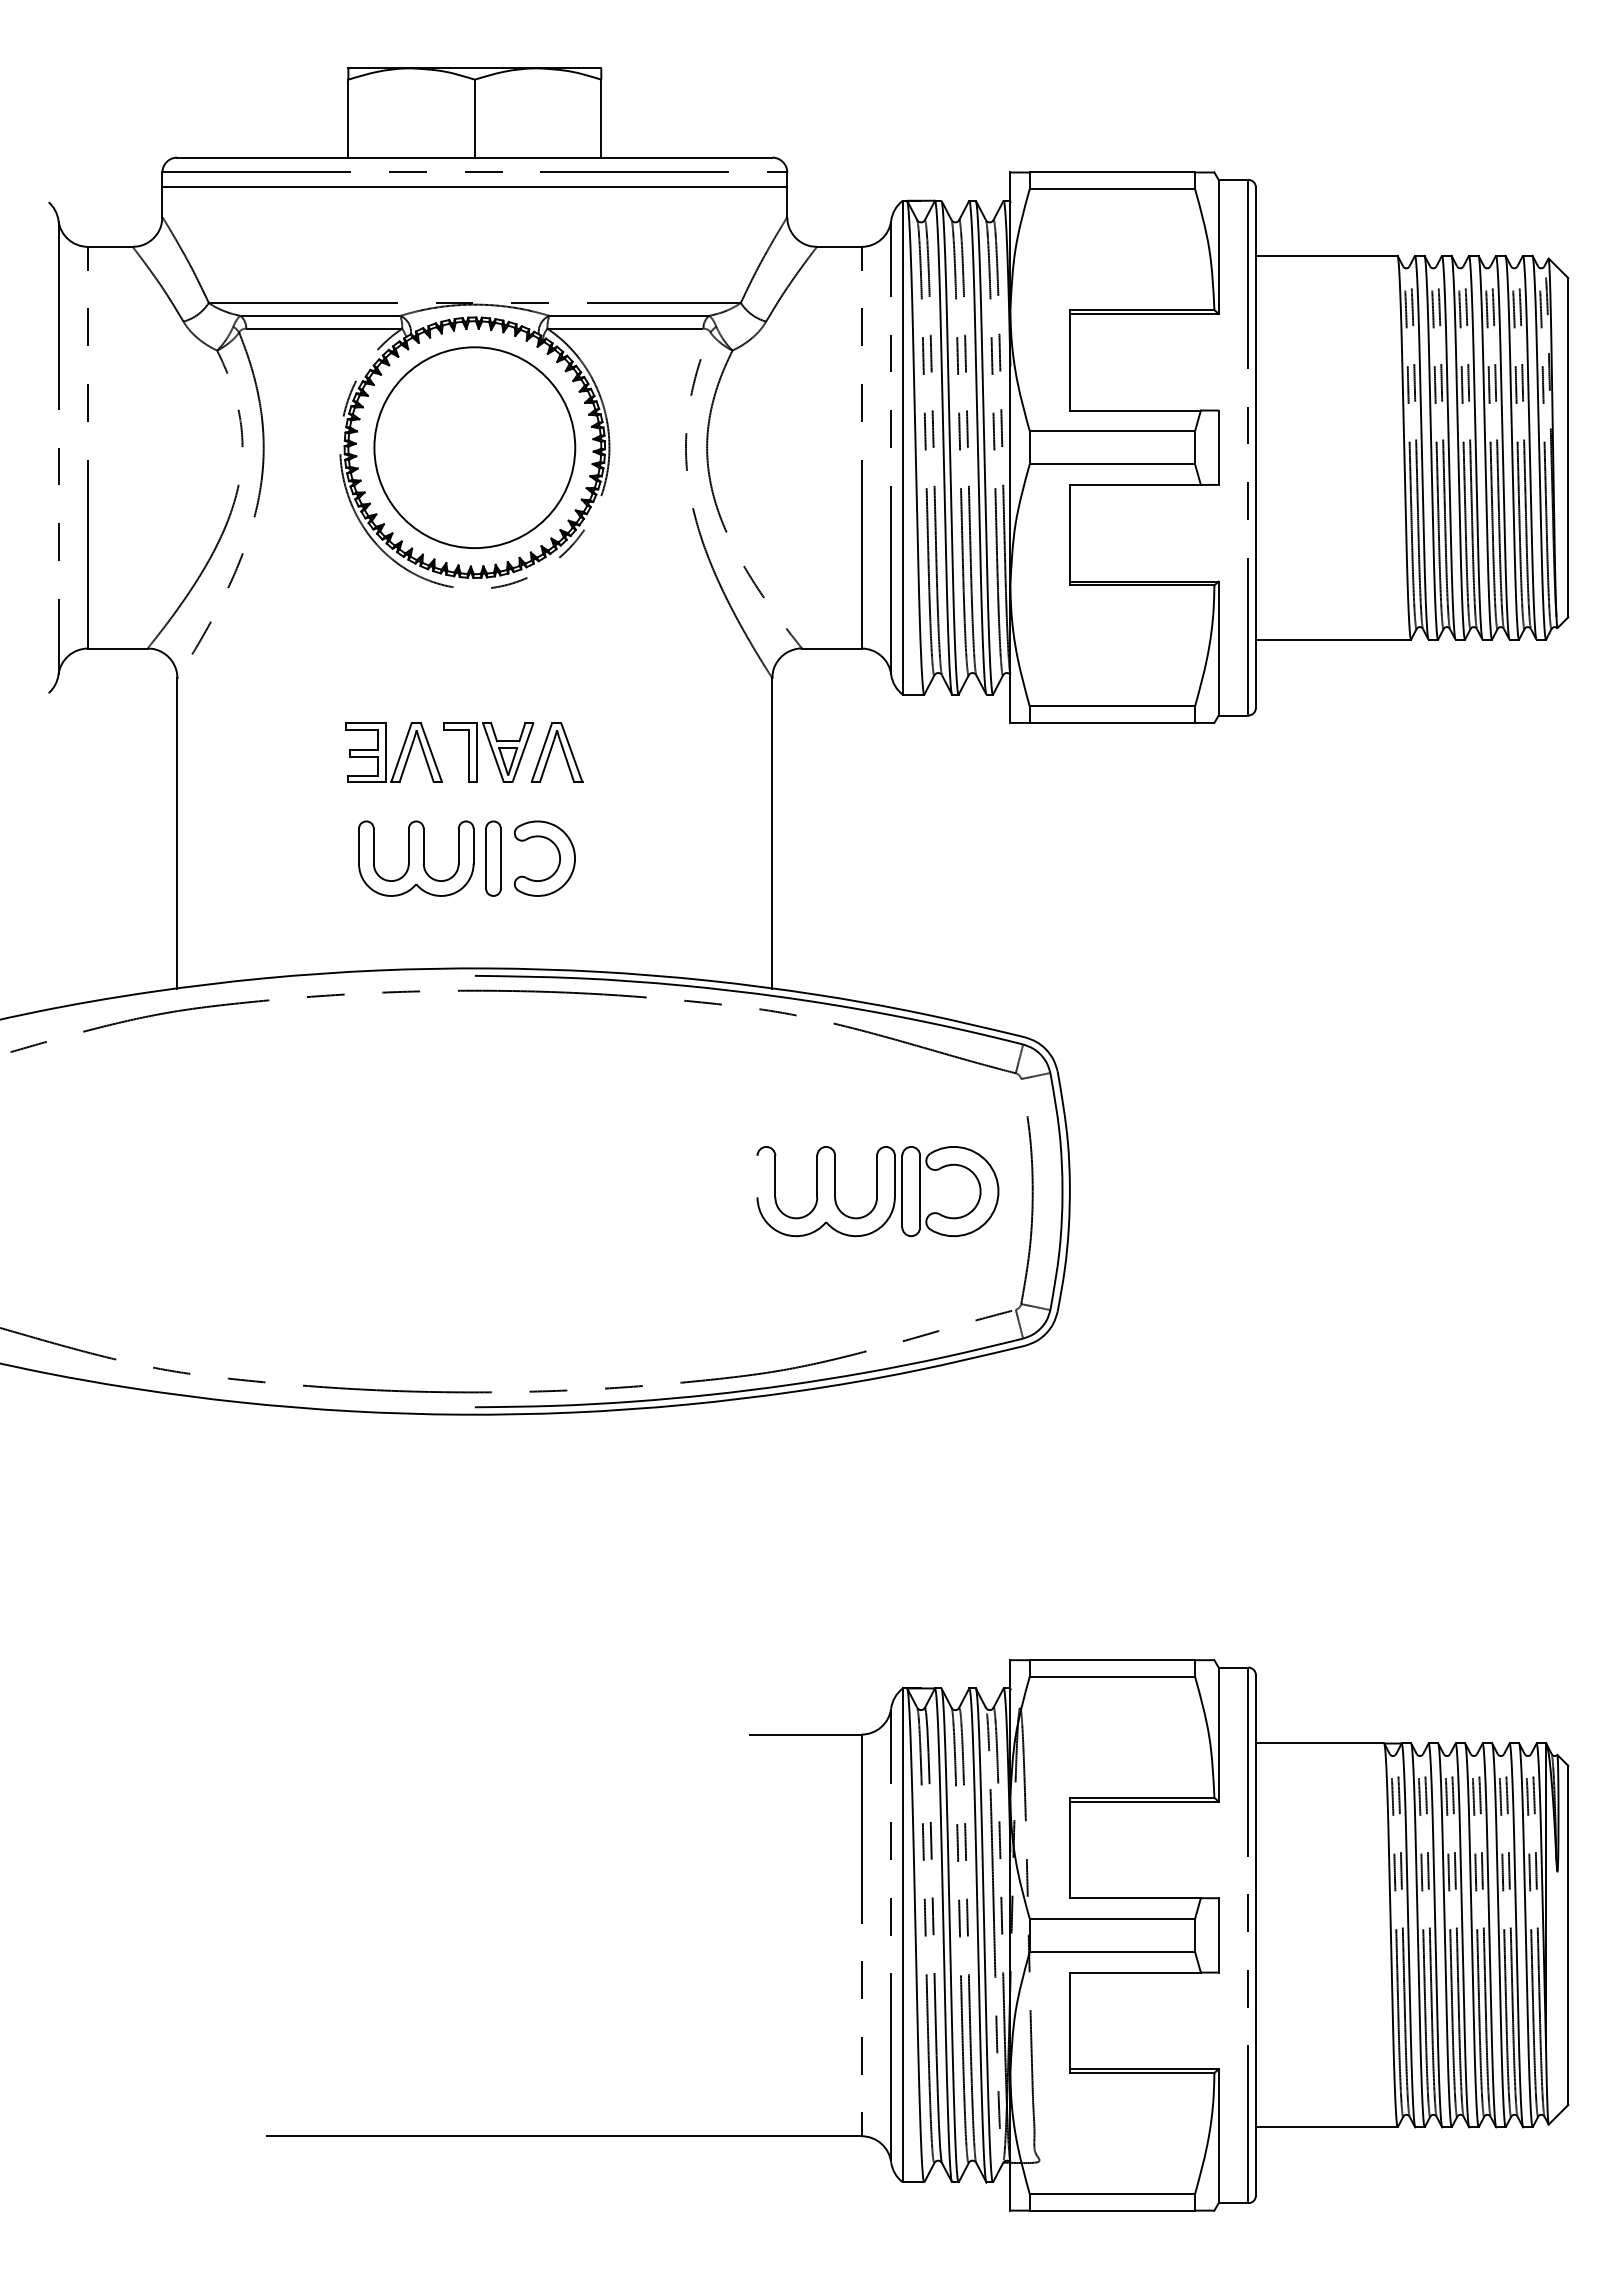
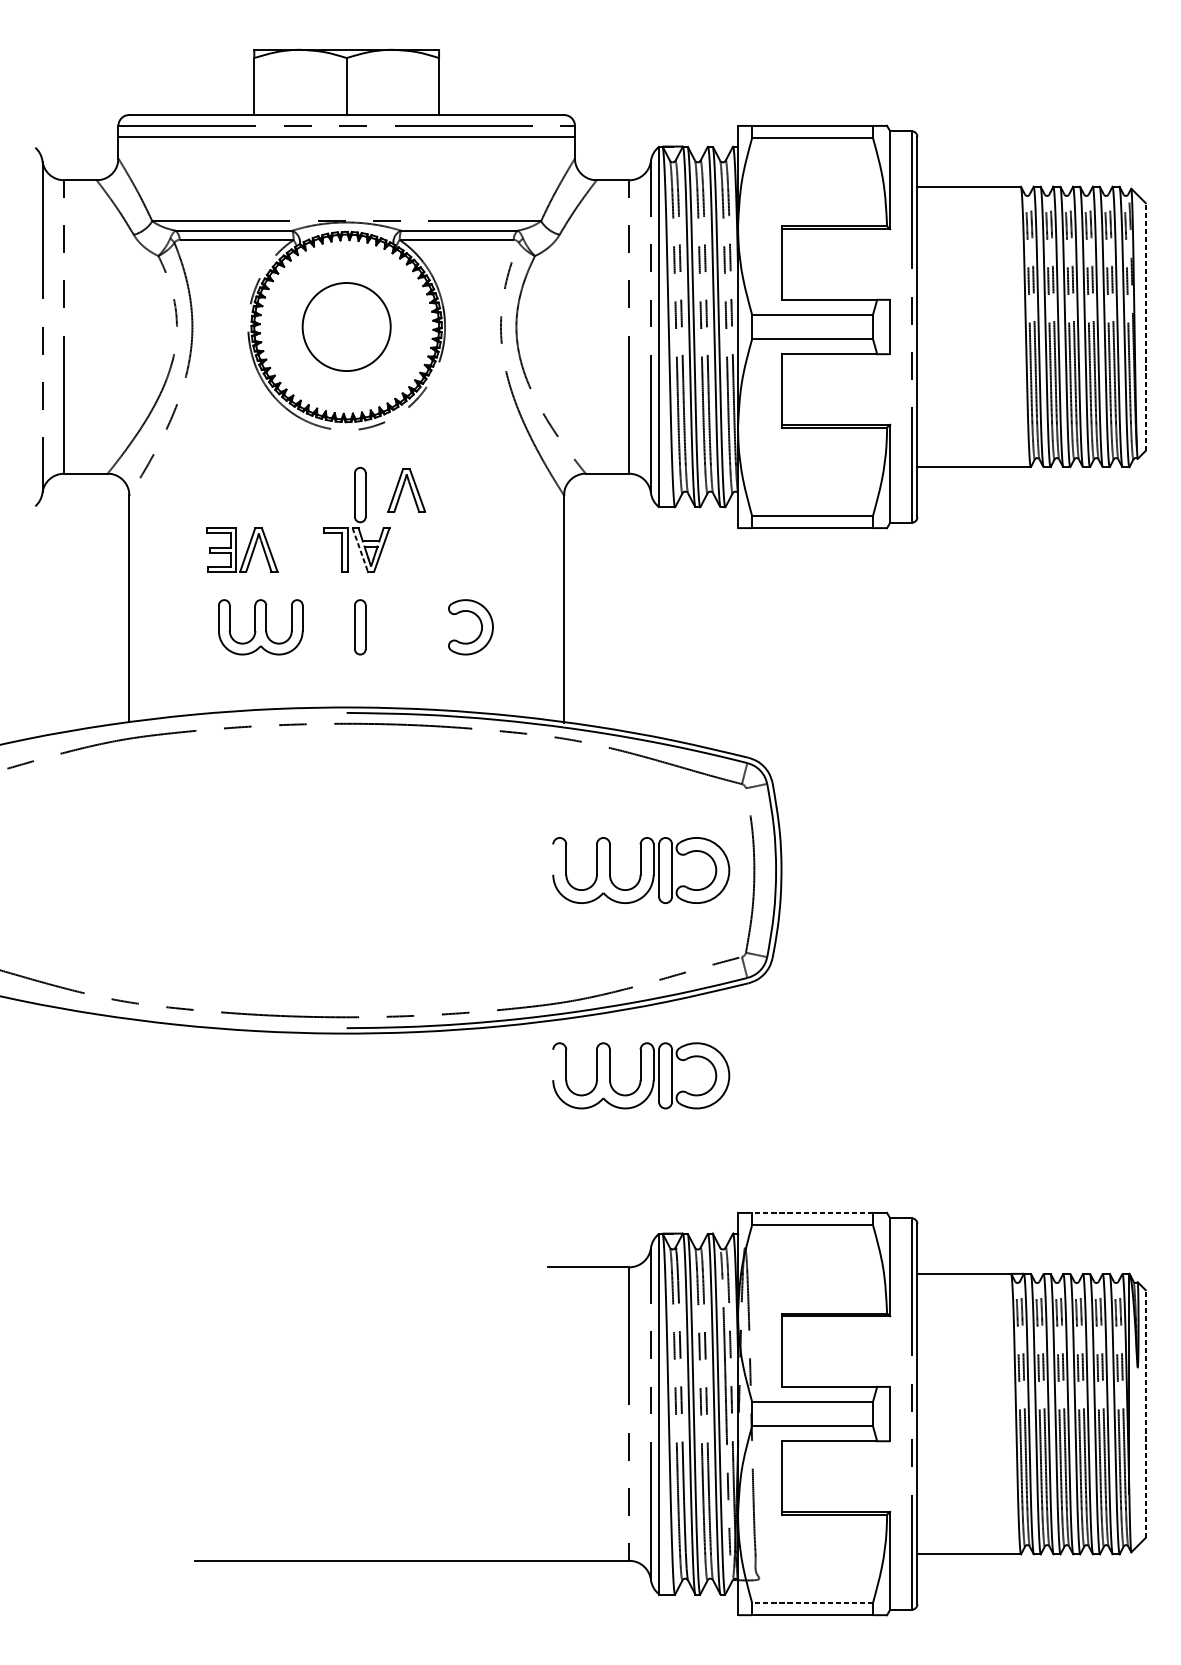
circle: (474, 447) -> (346, 326), size x0.6
line: (1568, 447) -> (1145, 326), solid -> dashed
part: (493, 677) -> (360, 494), added
line: (493, 752) -> (360, 549), solid -> dashed
part: (556, 752) -> (406, 490), moved
part: (399, 754) -> (246, 551), moved
part: (558, 854) -> (480, 624), moved
part: (416, 858) -> (260, 627), moved
part: (877, 1472) -> (640, 1075), added
line: (1112, 1660) -> (812, 1213), solid -> dashed
line: (1568, 1935) -> (1145, 1414), solid -> dashed
line: (1112, 2194) -> (812, 1603), solid -> dashed

